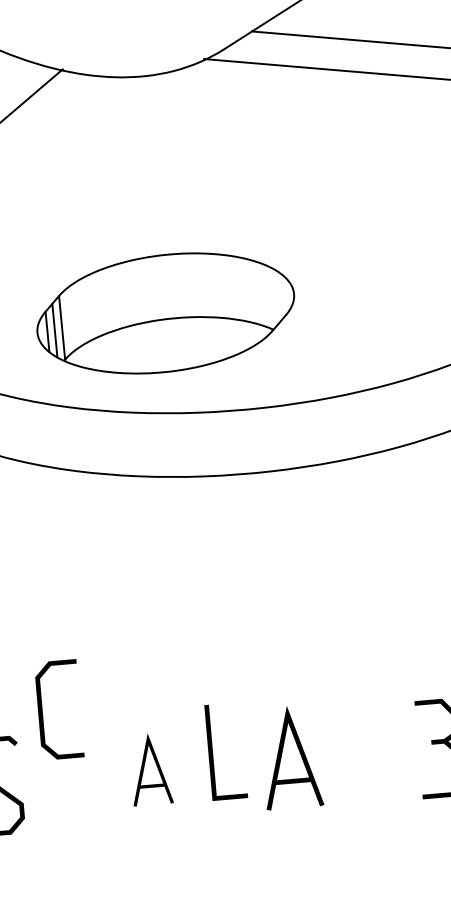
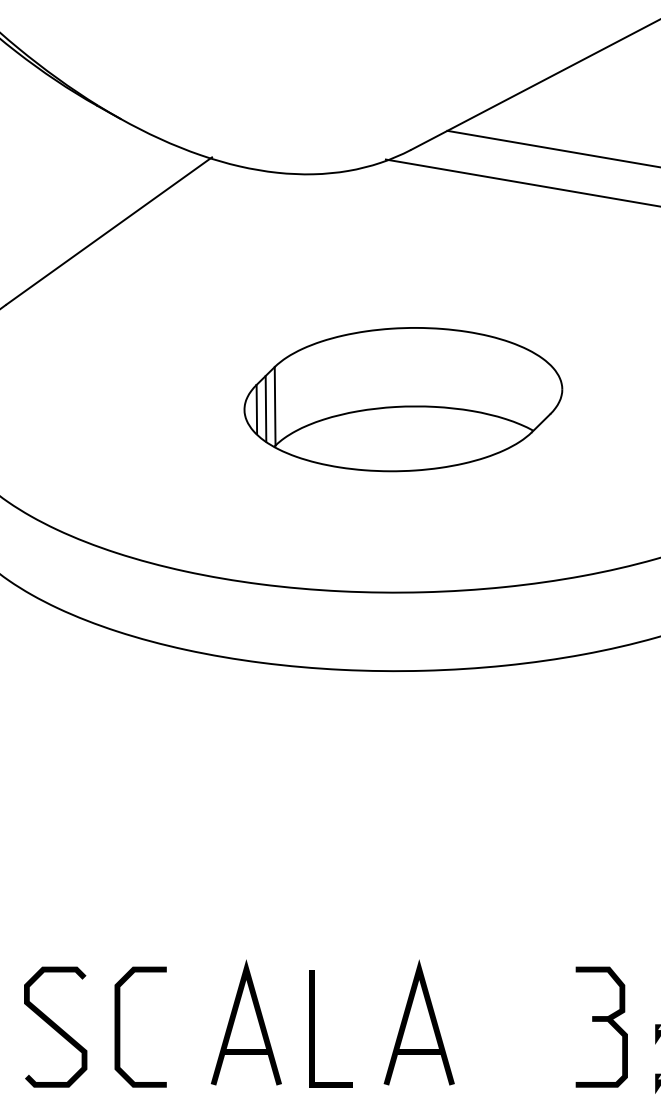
part: (165, 313) -> (403, 399), moved
curve: (42, 710) -> (120, 1026), moved
line: (212, 752) -> (314, 1028), moved
part: (150, 769) -> (245, 1022), size x1.43

